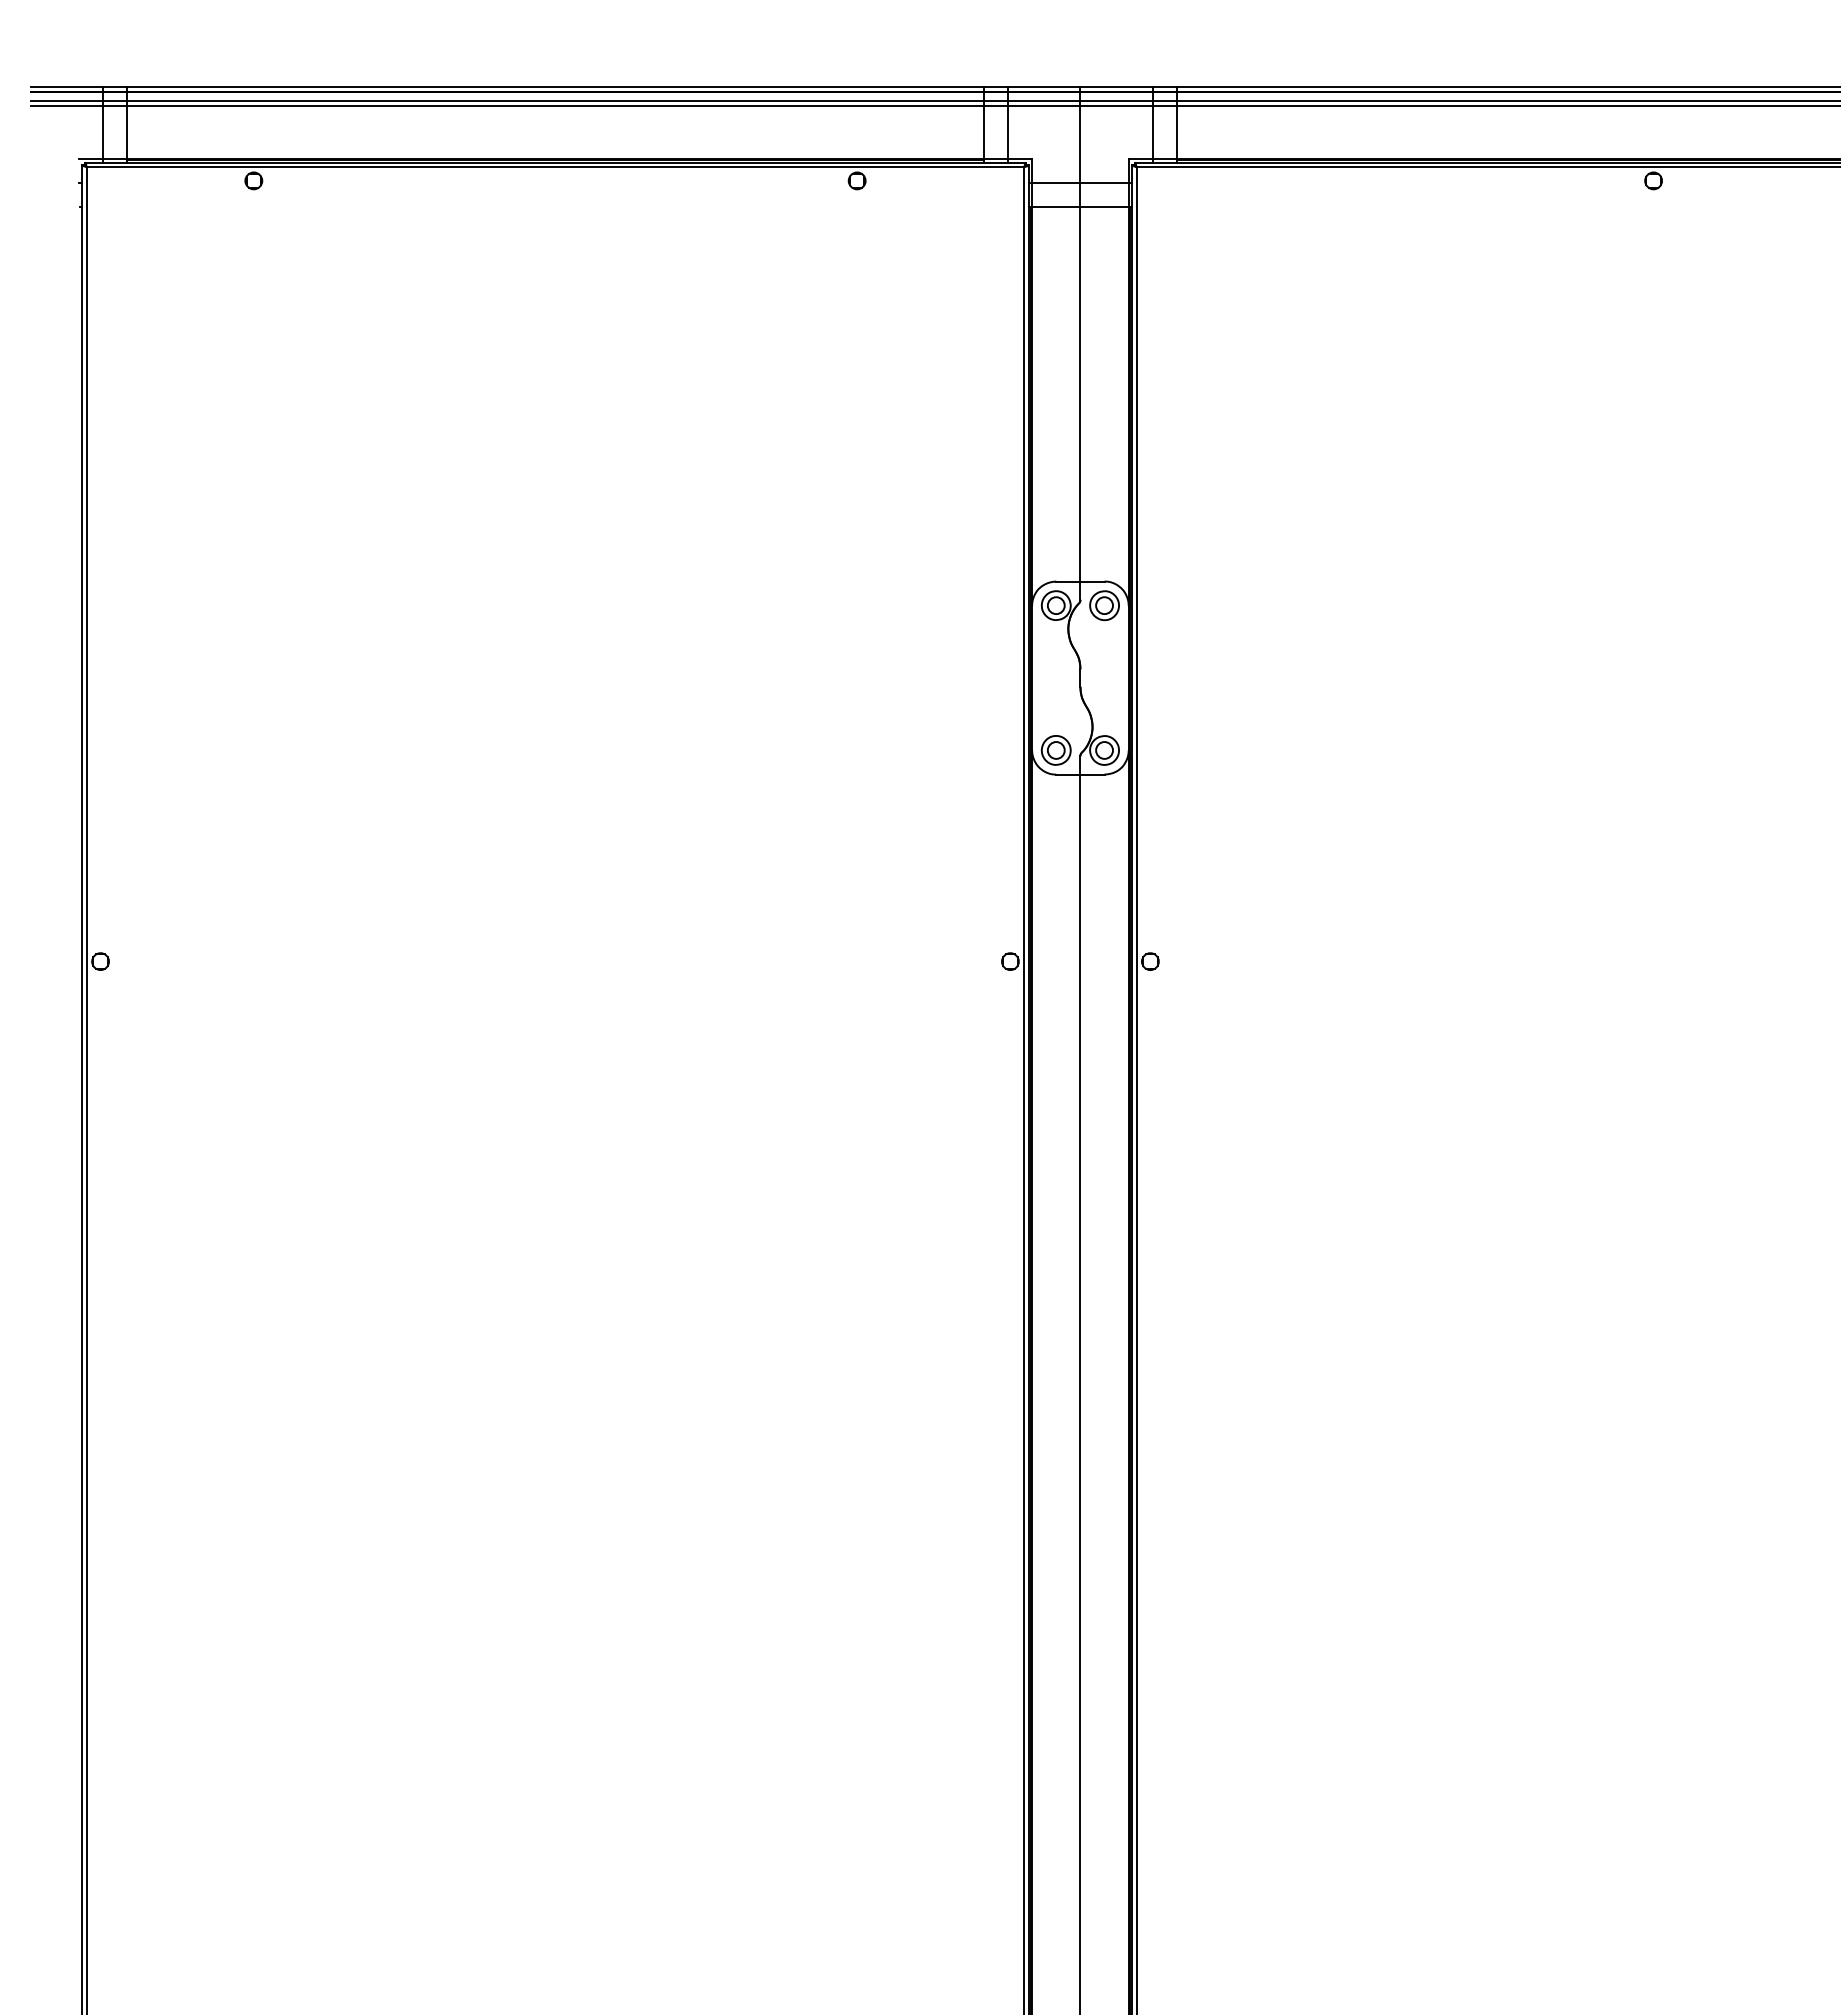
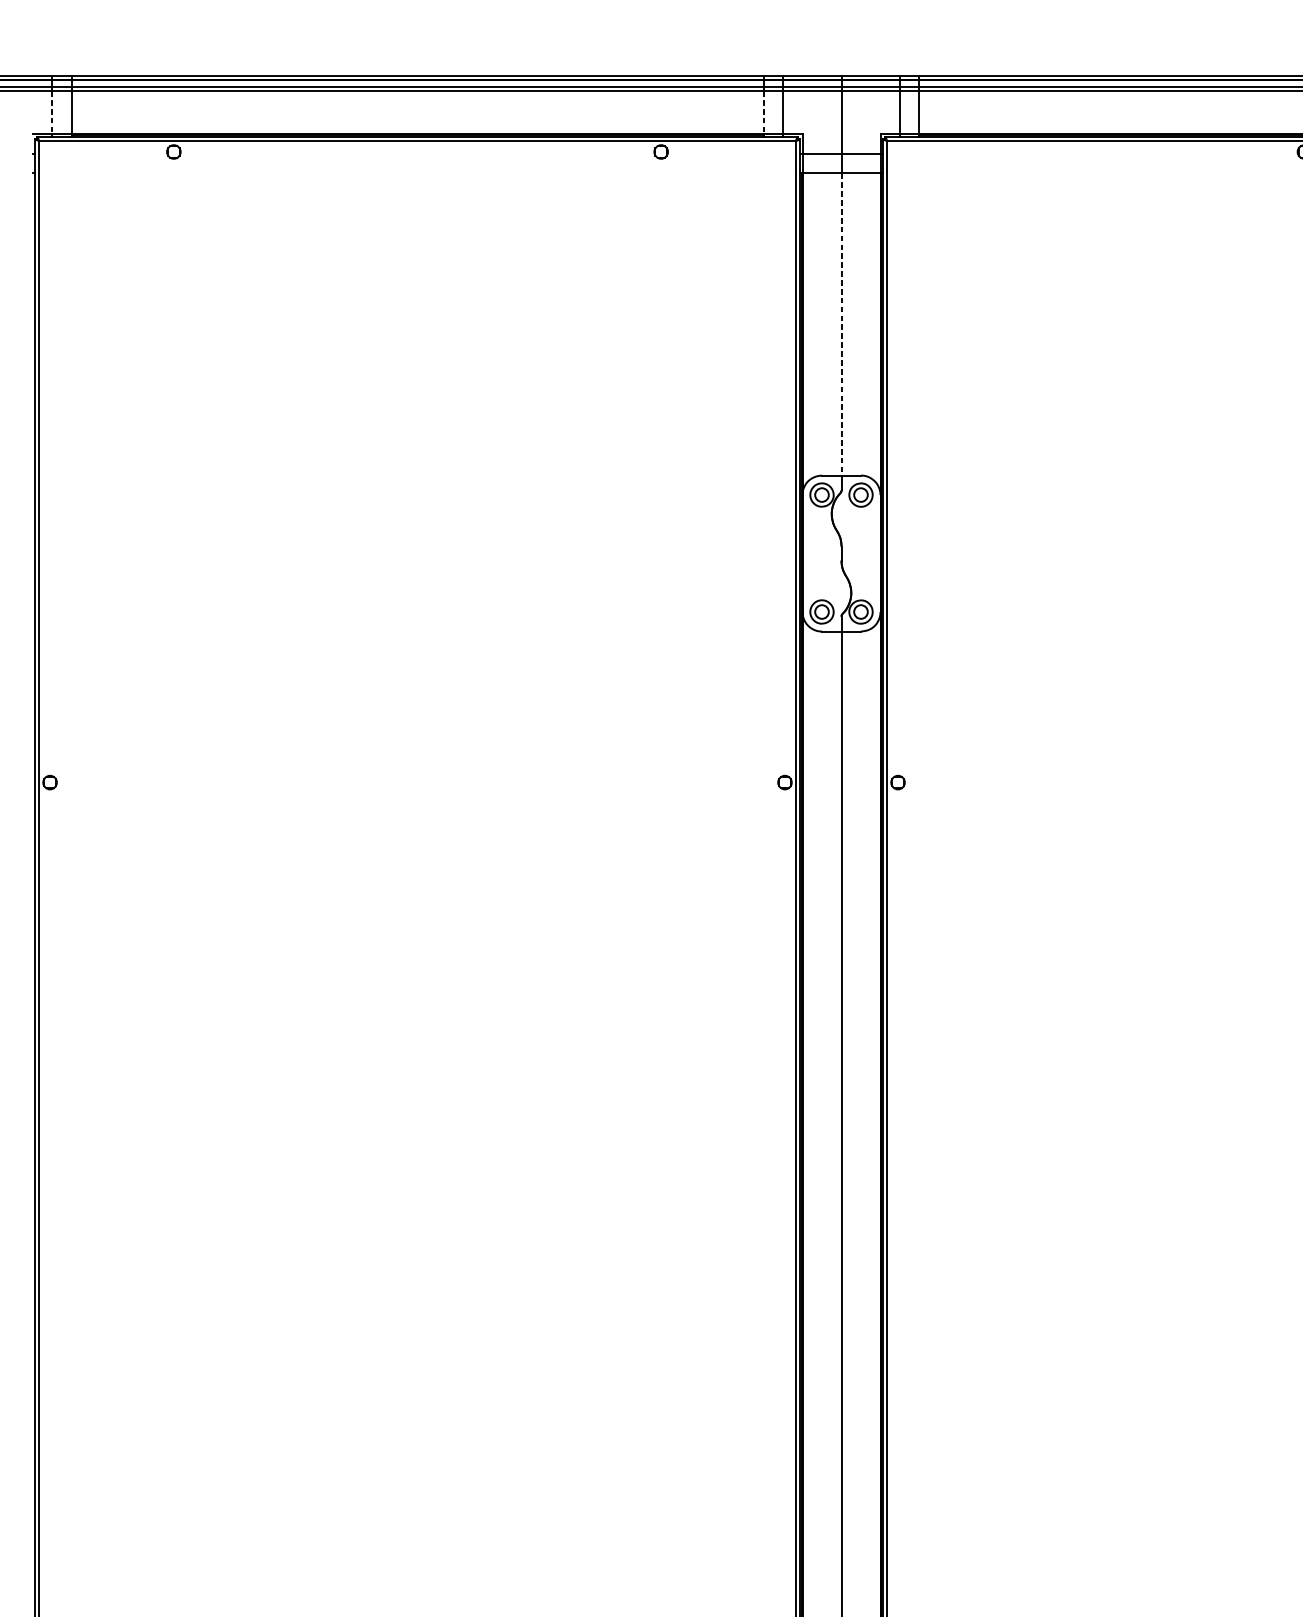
line: (103, 132) -> (52, 112), solid -> dashed
line: (983, 132) -> (763, 112), solid -> dashed
line: (1080, 395) -> (841, 325), solid -> dashed

